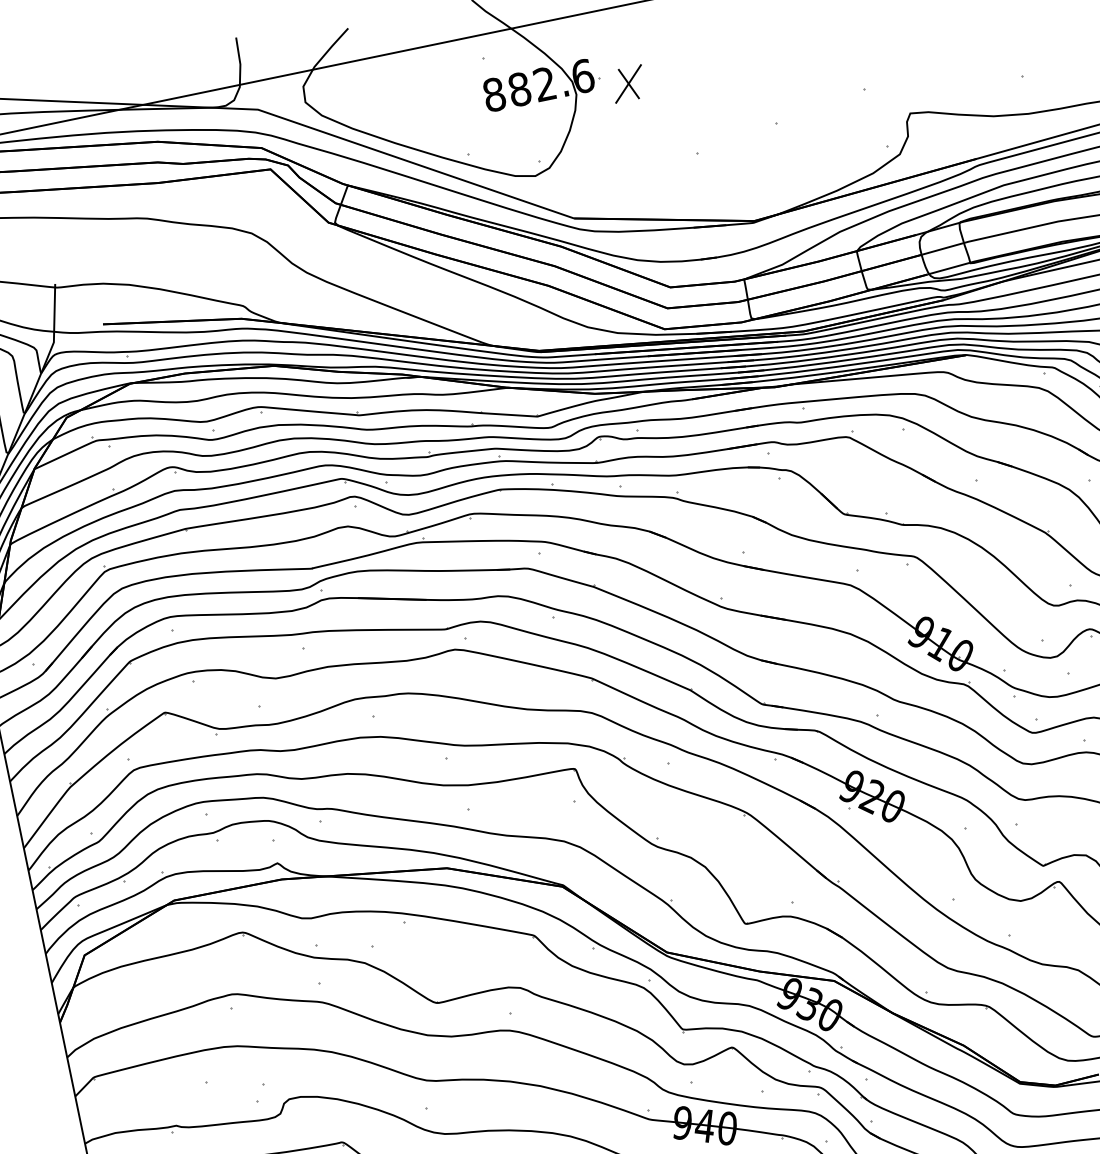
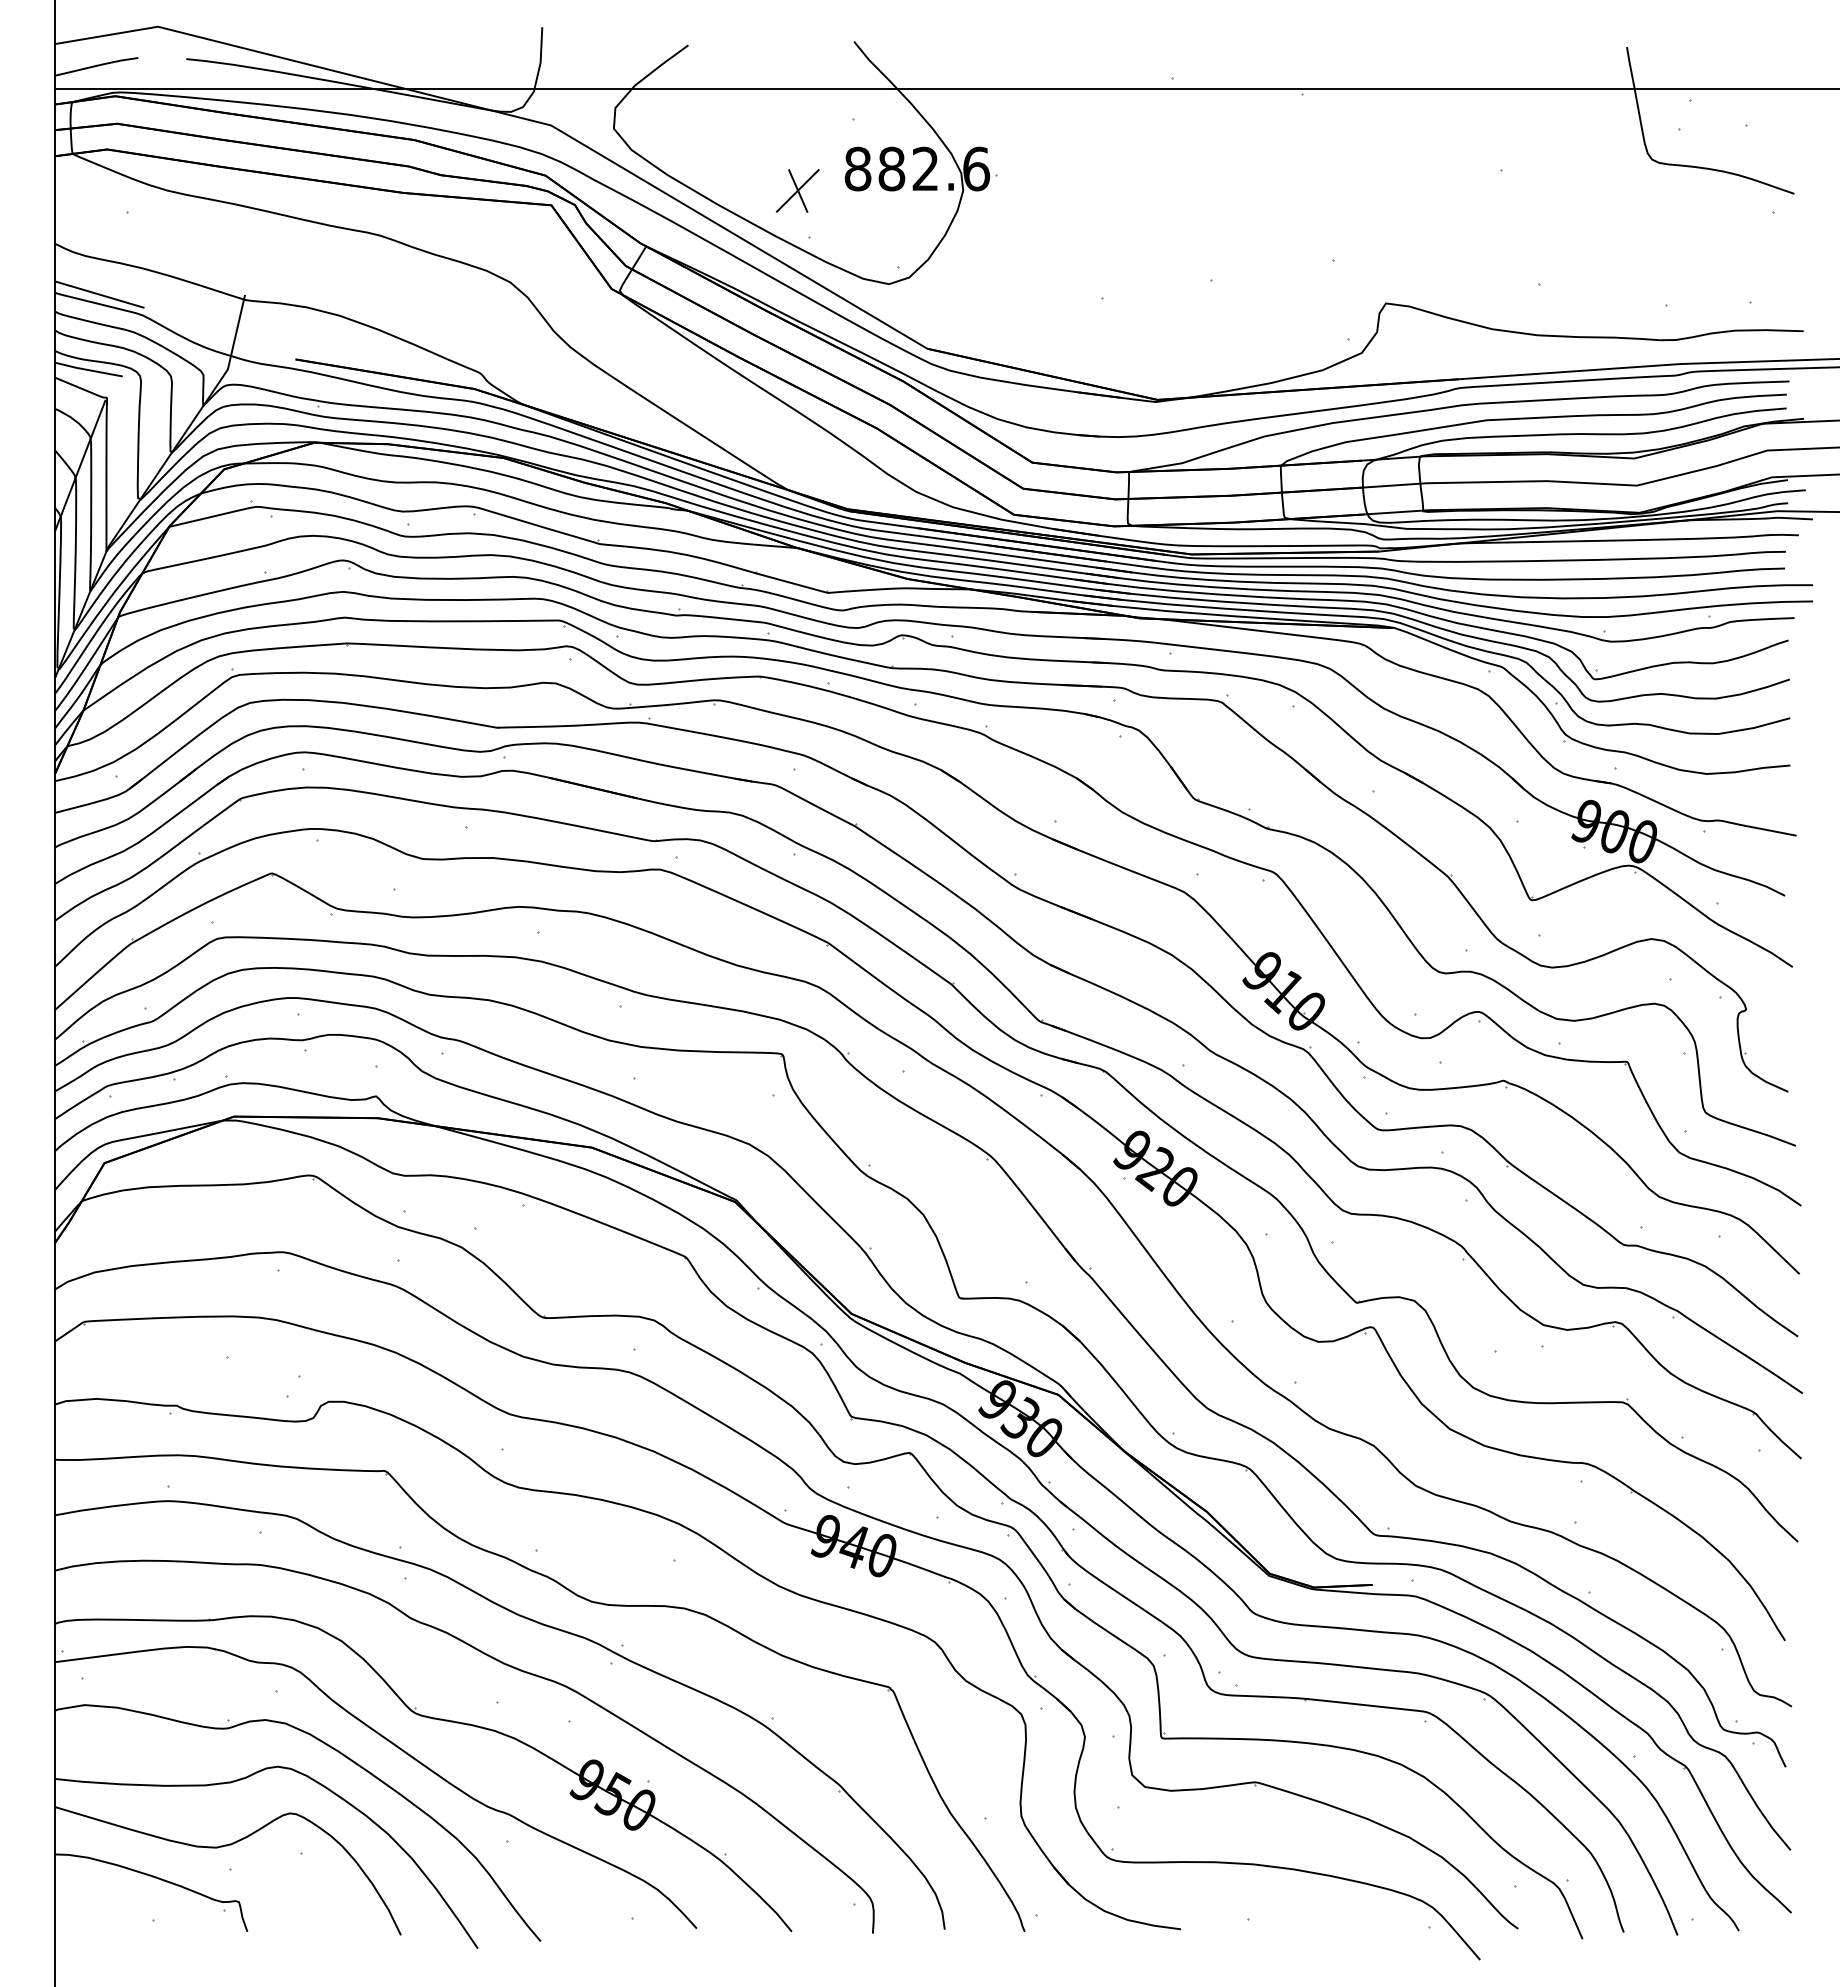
part: (628, 83) -> (797, 190), moved

